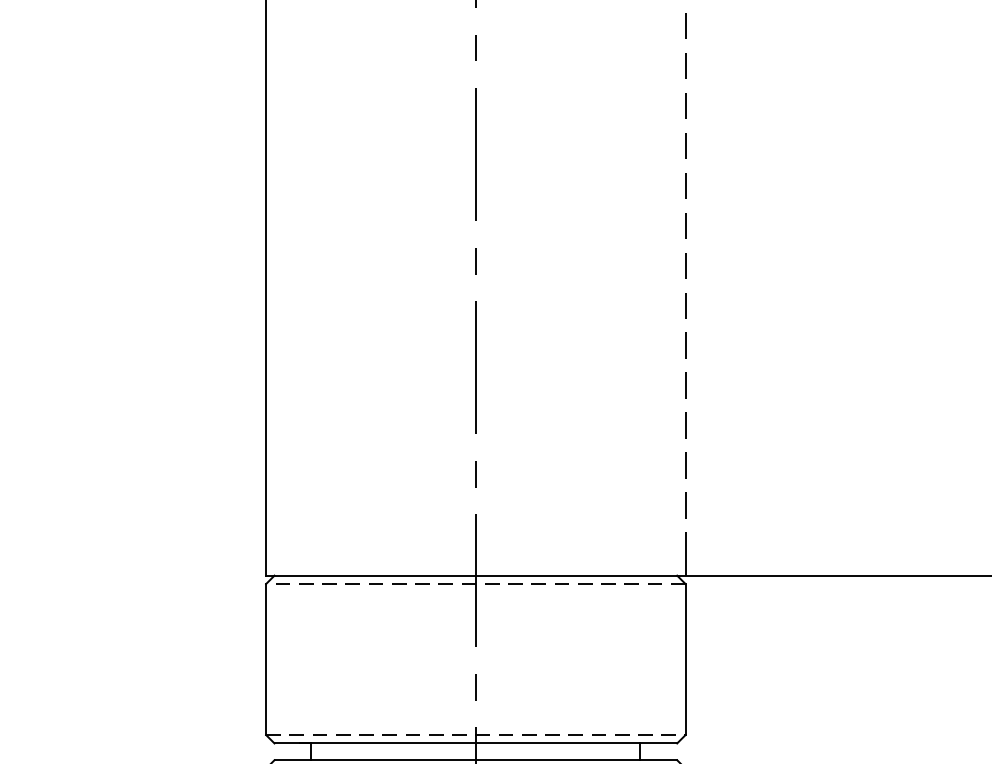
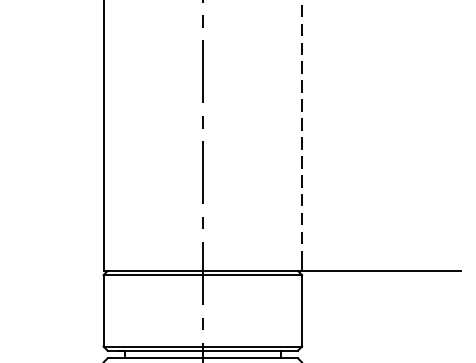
line: (475, 584) -> (202, 275), dashed -> solid
line: (477, 734) -> (203, 346), dashed -> solid

